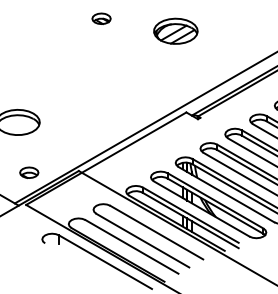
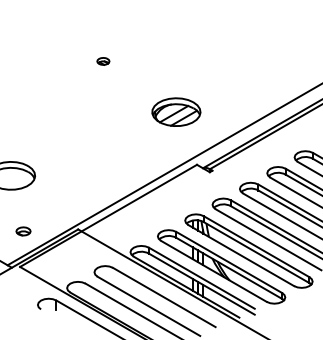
part: (101, 18) -> (103, 61), size x0.6
part: (175, 30) -> (176, 111), moved
part: (29, 172) -> (23, 231), size x0.7

